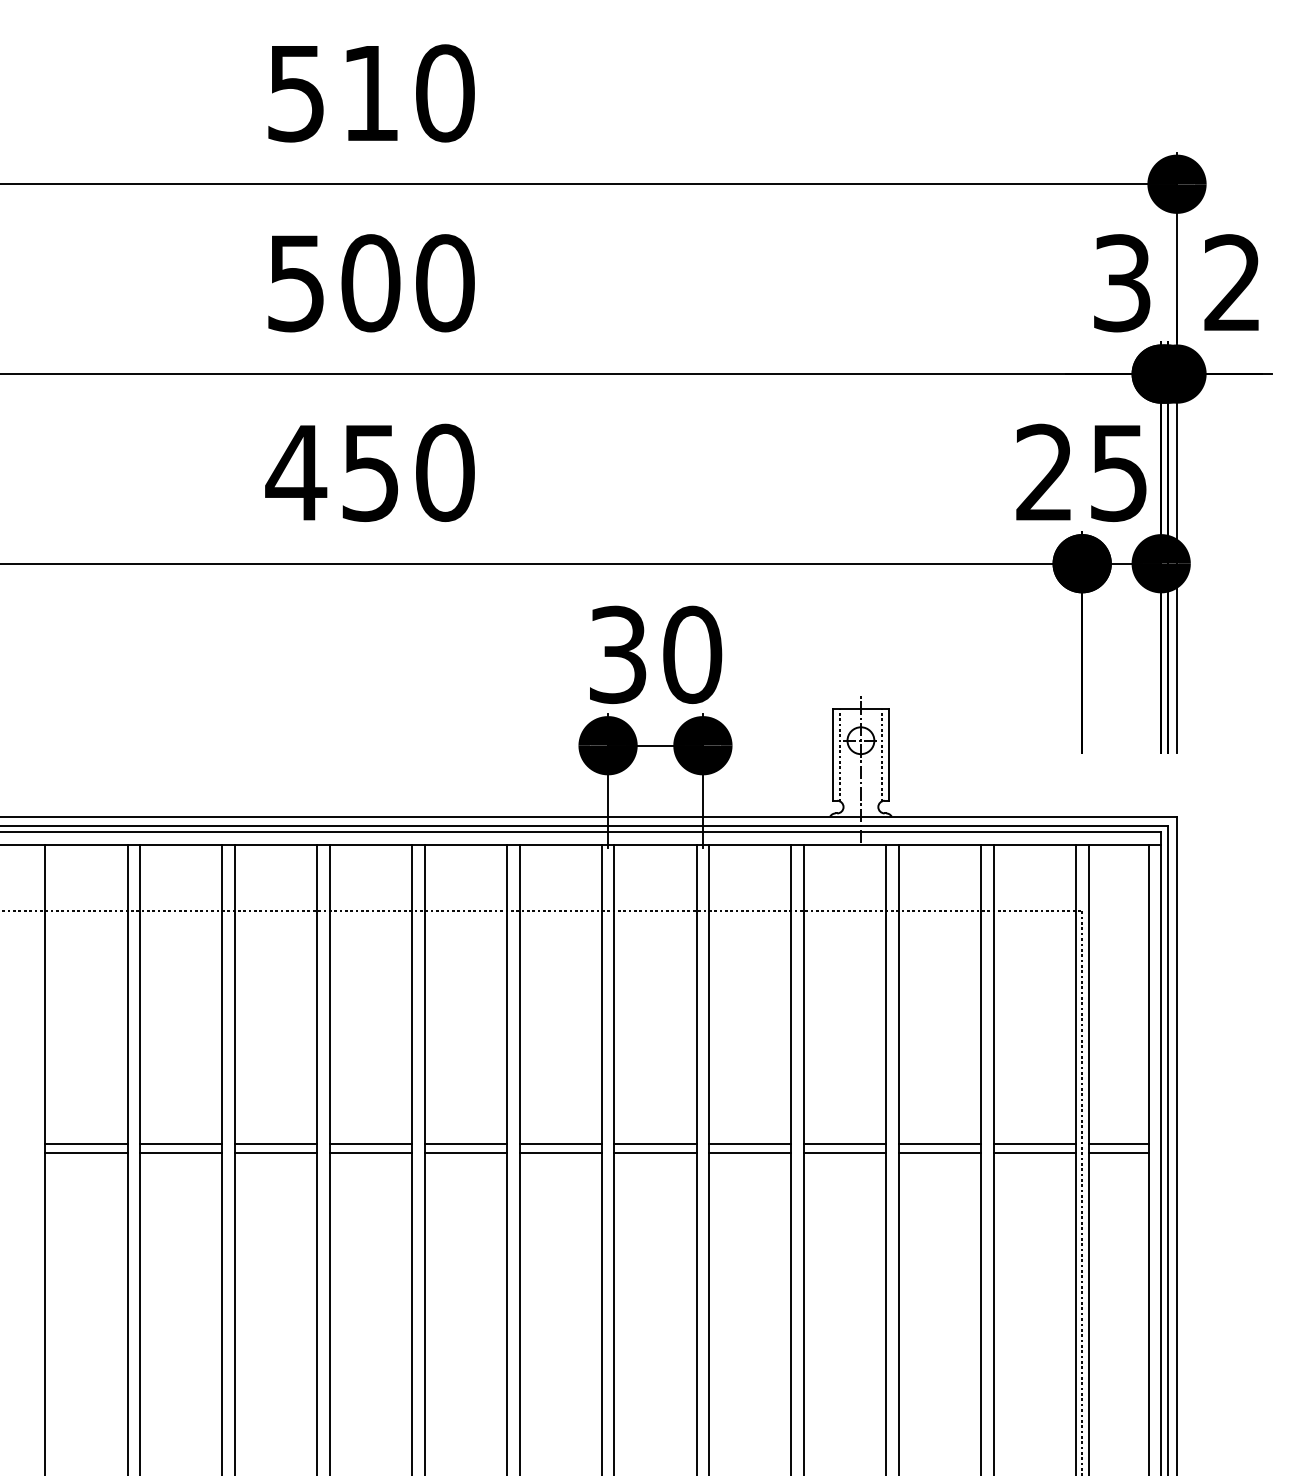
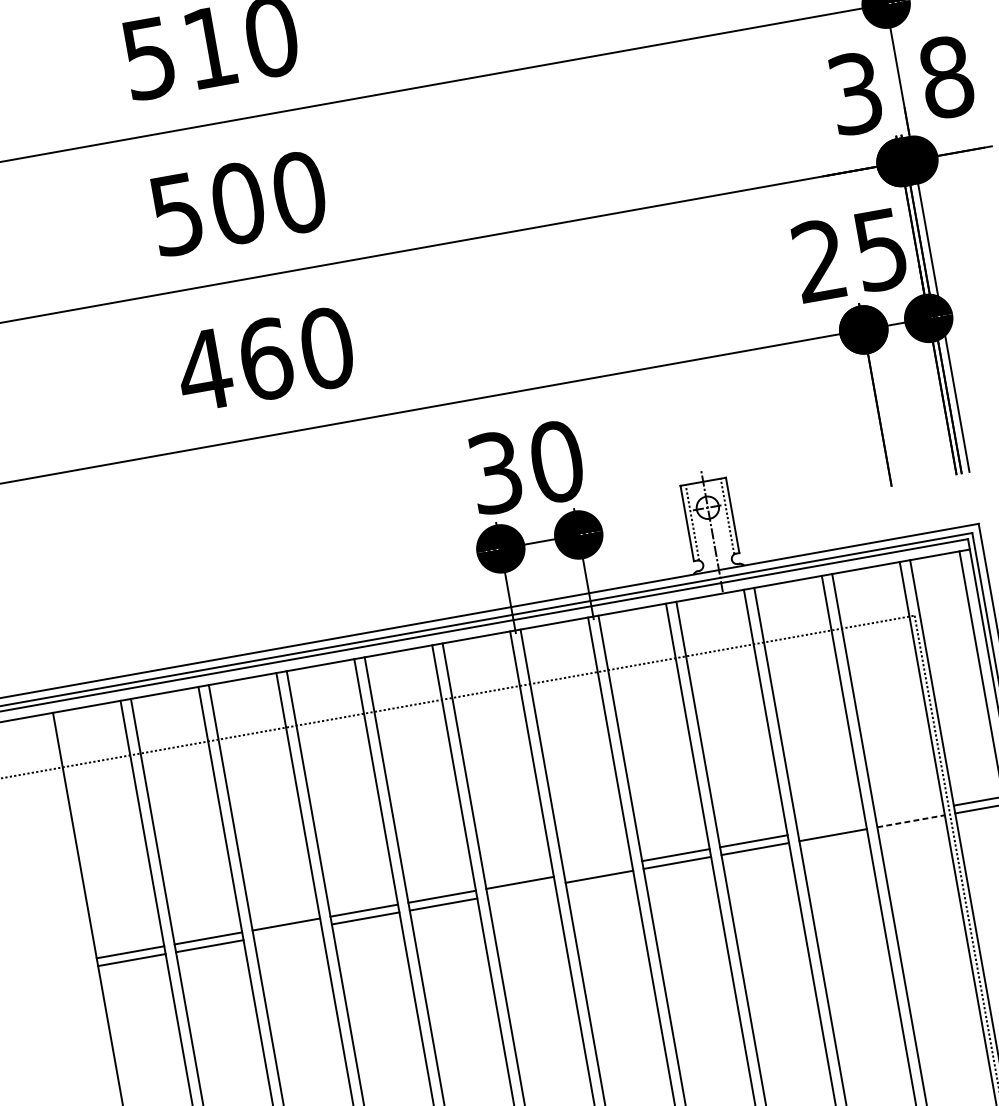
text: (1232, 283) -> (946, 77), 2 -> 8
text: (371, 472) -> (266, 358), 450 -> 460
line: (655, 1143) -> (598, 868), removed
line: (939, 1143) -> (831, 827), removed
line: (1034, 1143) -> (909, 813), removed
line: (276, 1153) -> (288, 932), removed
line: (560, 1153) -> (521, 890), removed
line: (1035, 1153) -> (911, 821), solid -> dashed

